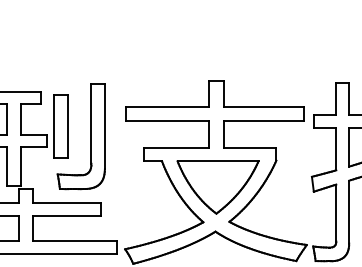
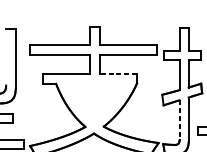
line: (91, 123) -> (6, 57), removed
line: (250, 147) -> (118, 74), solid -> dashed
part: (217, 187) -> (95, 102), removed
line: (336, 213) -> (179, 120), solid -> dashed

